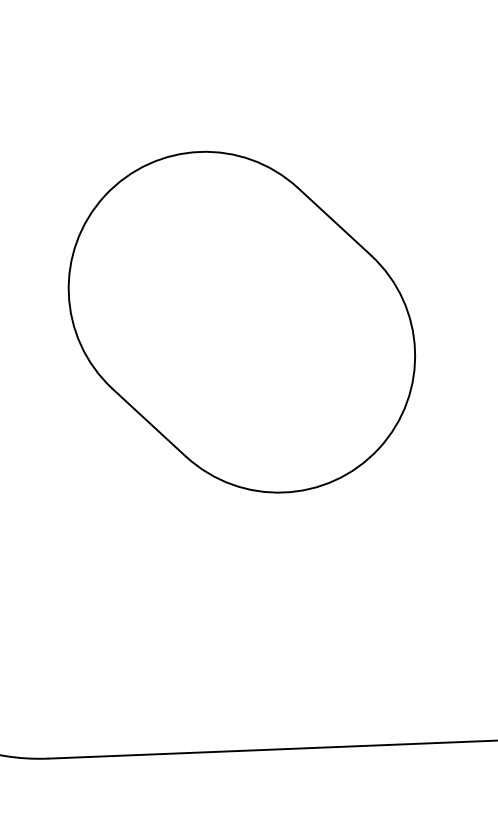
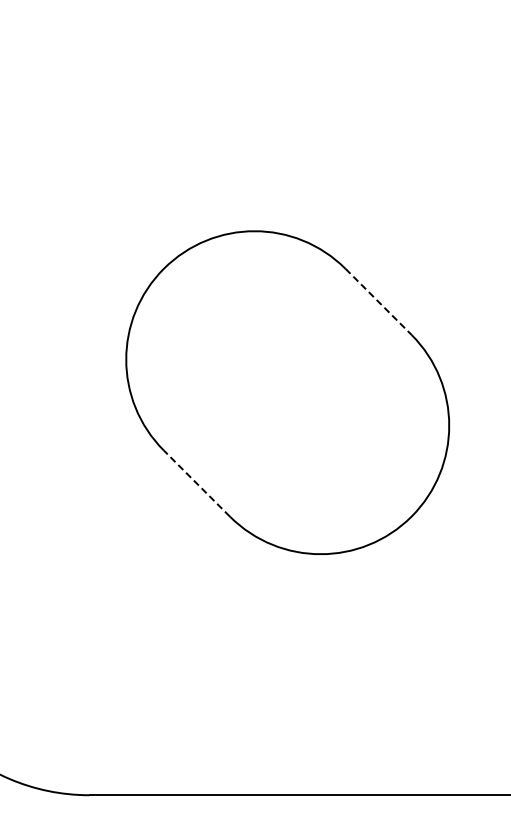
line: (334, 221) -> (378, 301), solid -> dashed
line: (148, 422) -> (196, 483), solid -> dashed

